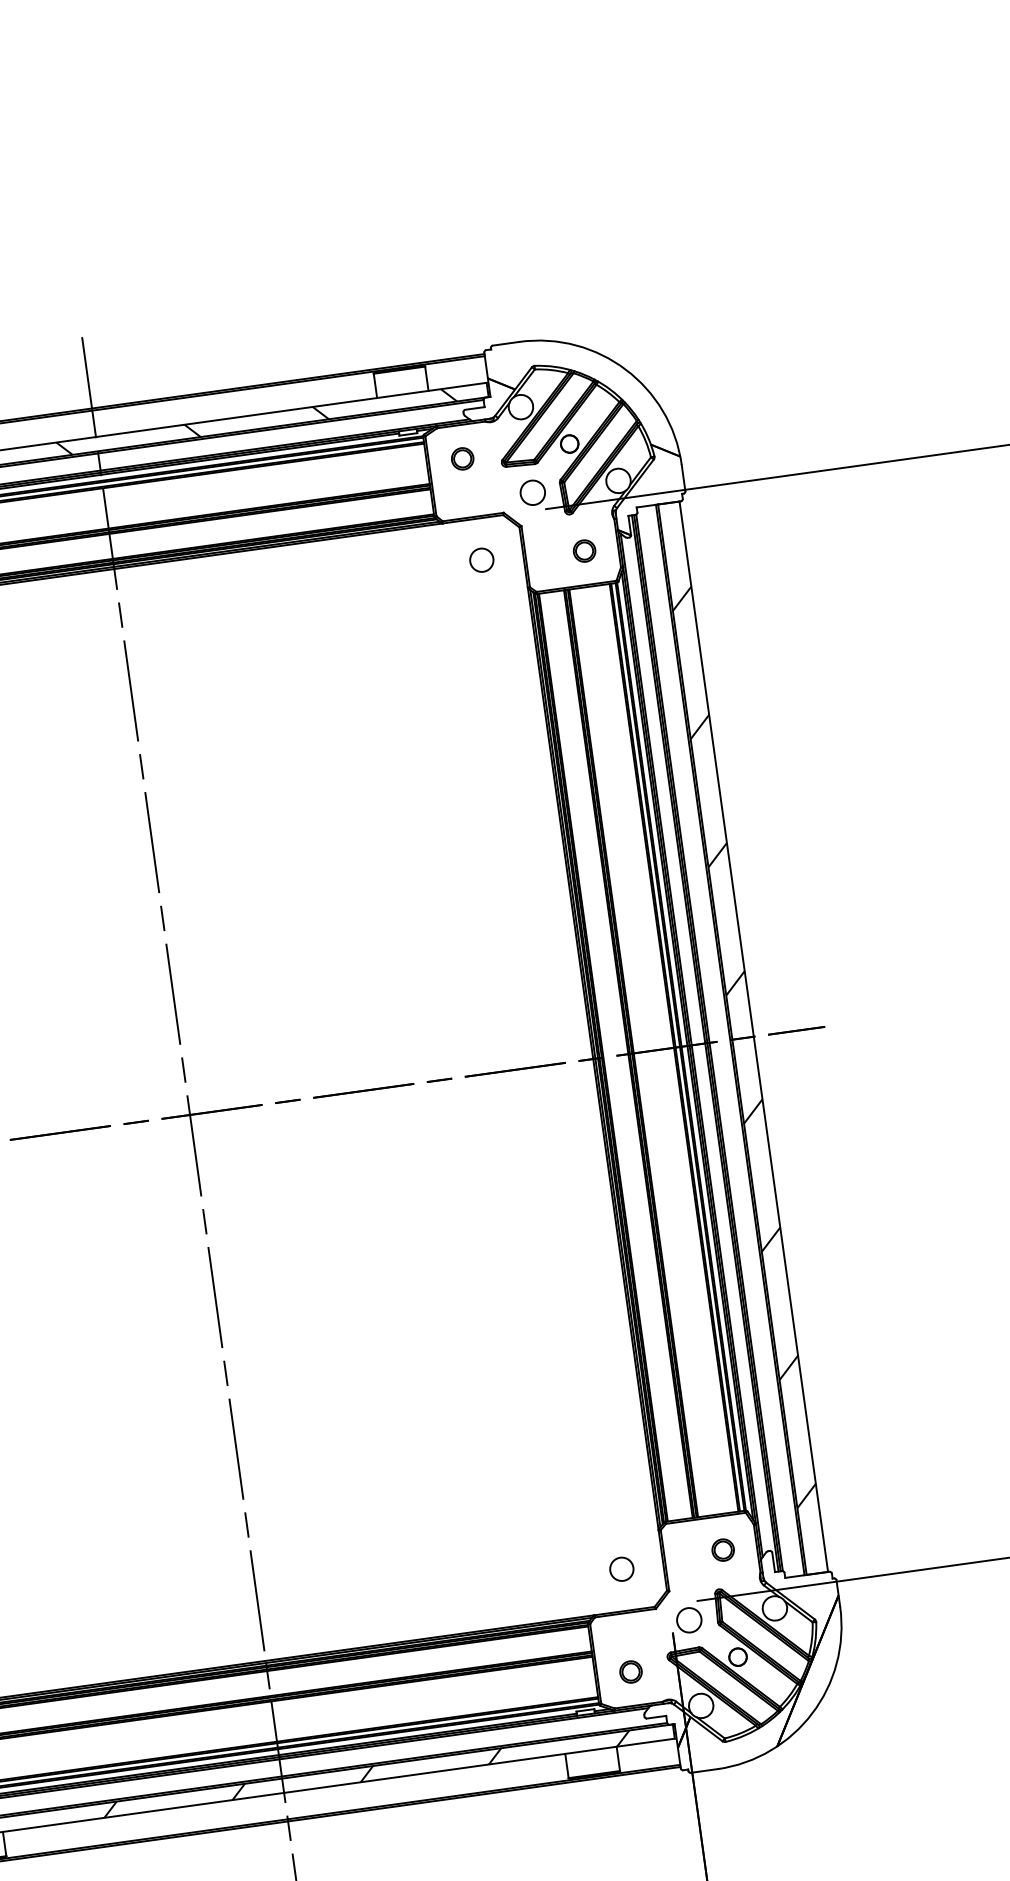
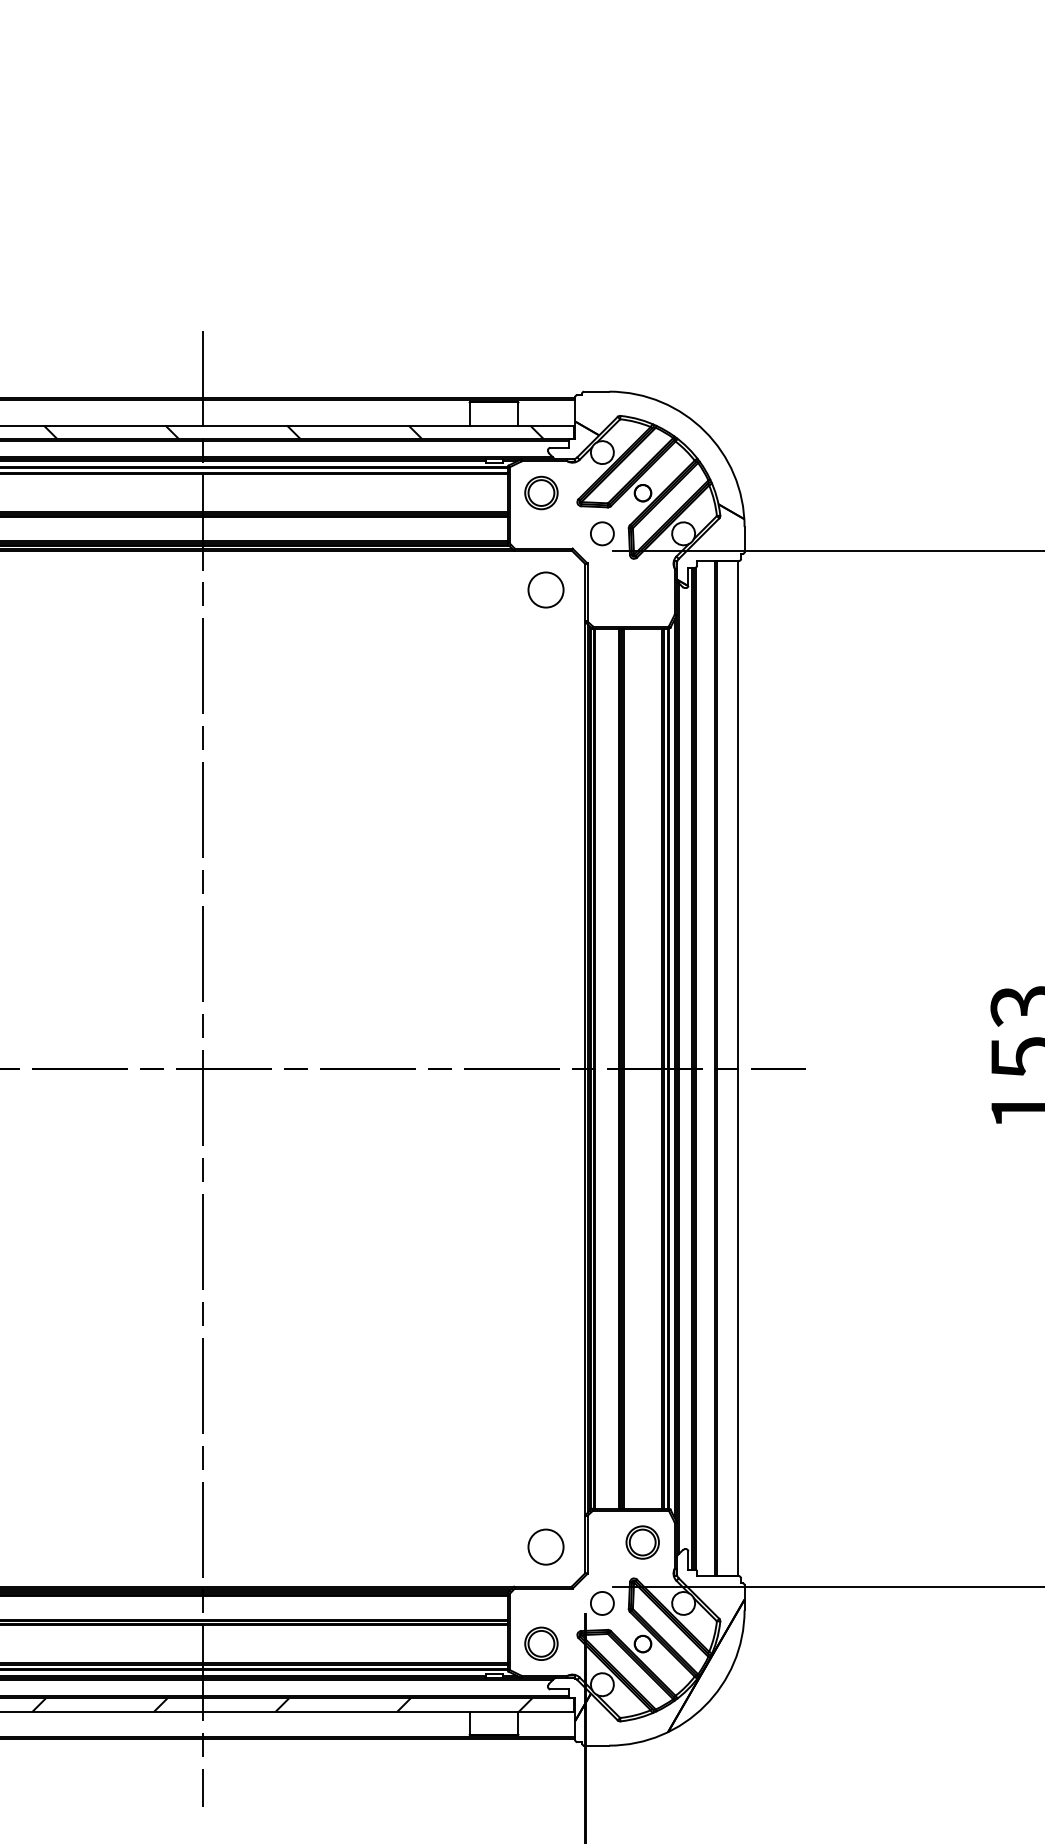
part: (462, 459) -> (541, 493), size x1.6
part: (585, 550) -> (643, 594), removed
circle: (482, 559) -> (546, 589), size x1.6
hatch: (744, 1047) -> (727, 1077), removed
part: (723, 1550) -> (643, 1542), size x1.6
circle: (622, 1569) -> (546, 1547), size x1.6
part: (631, 1672) -> (541, 1644), size x1.6

